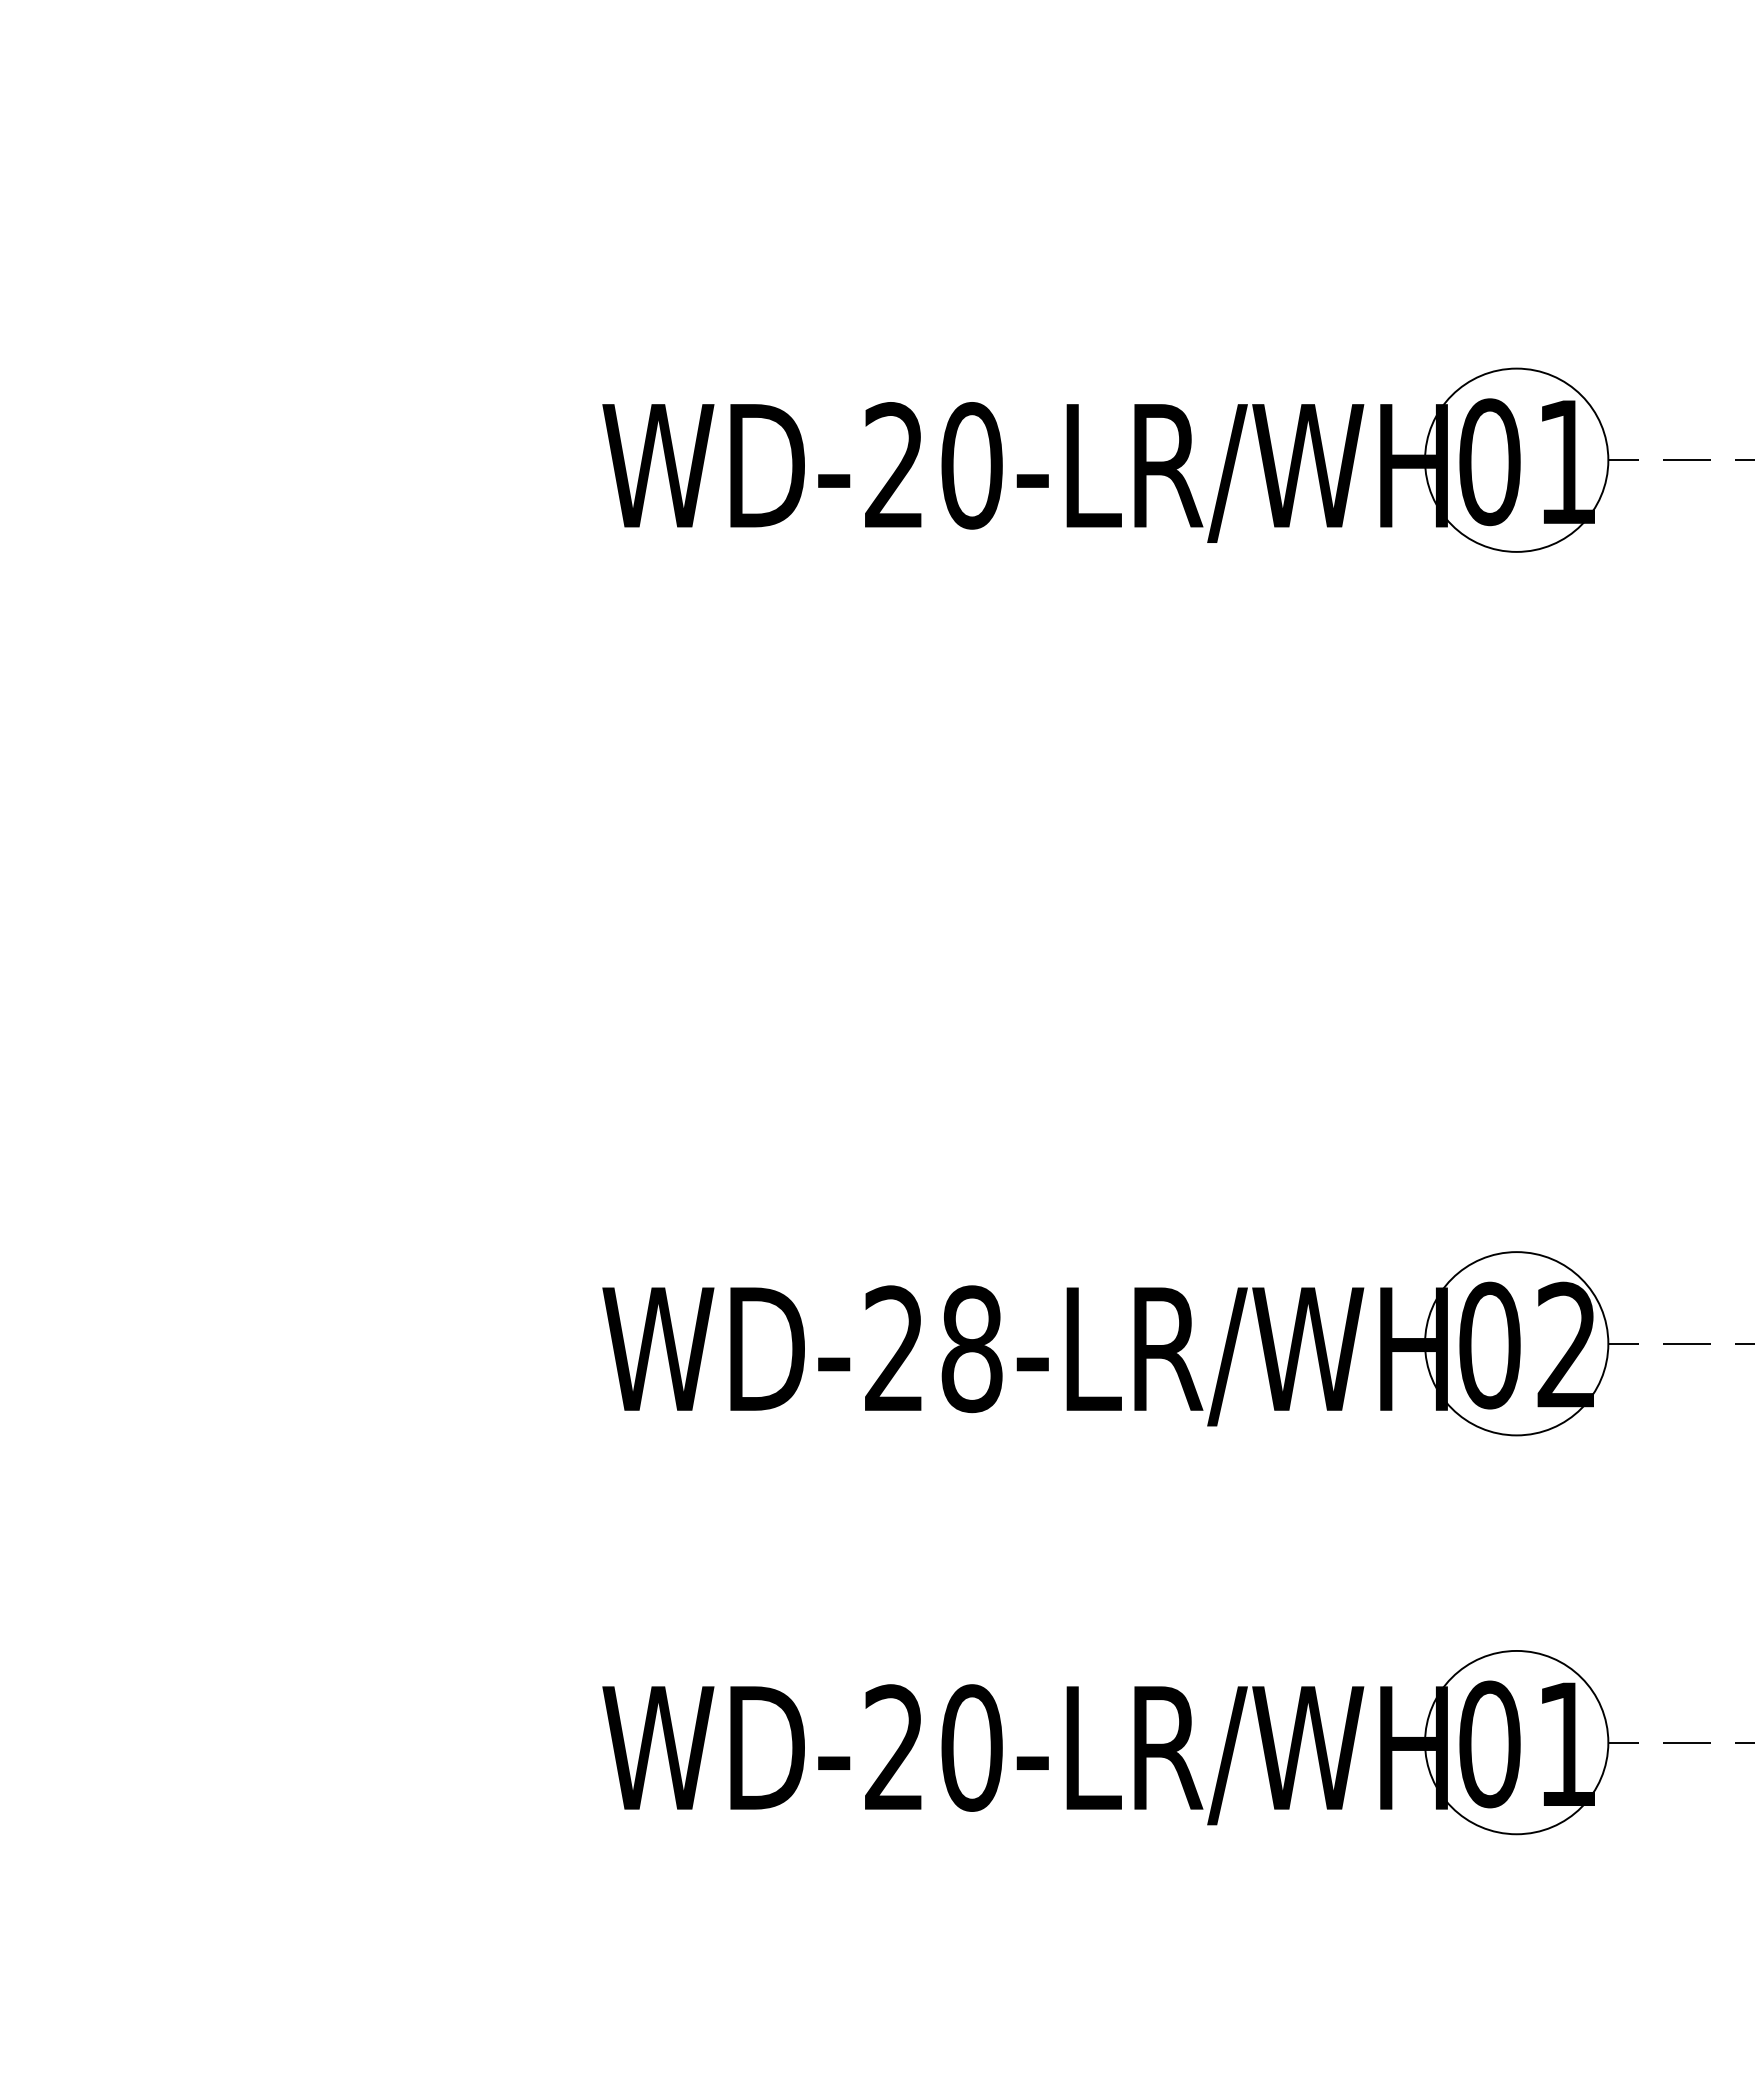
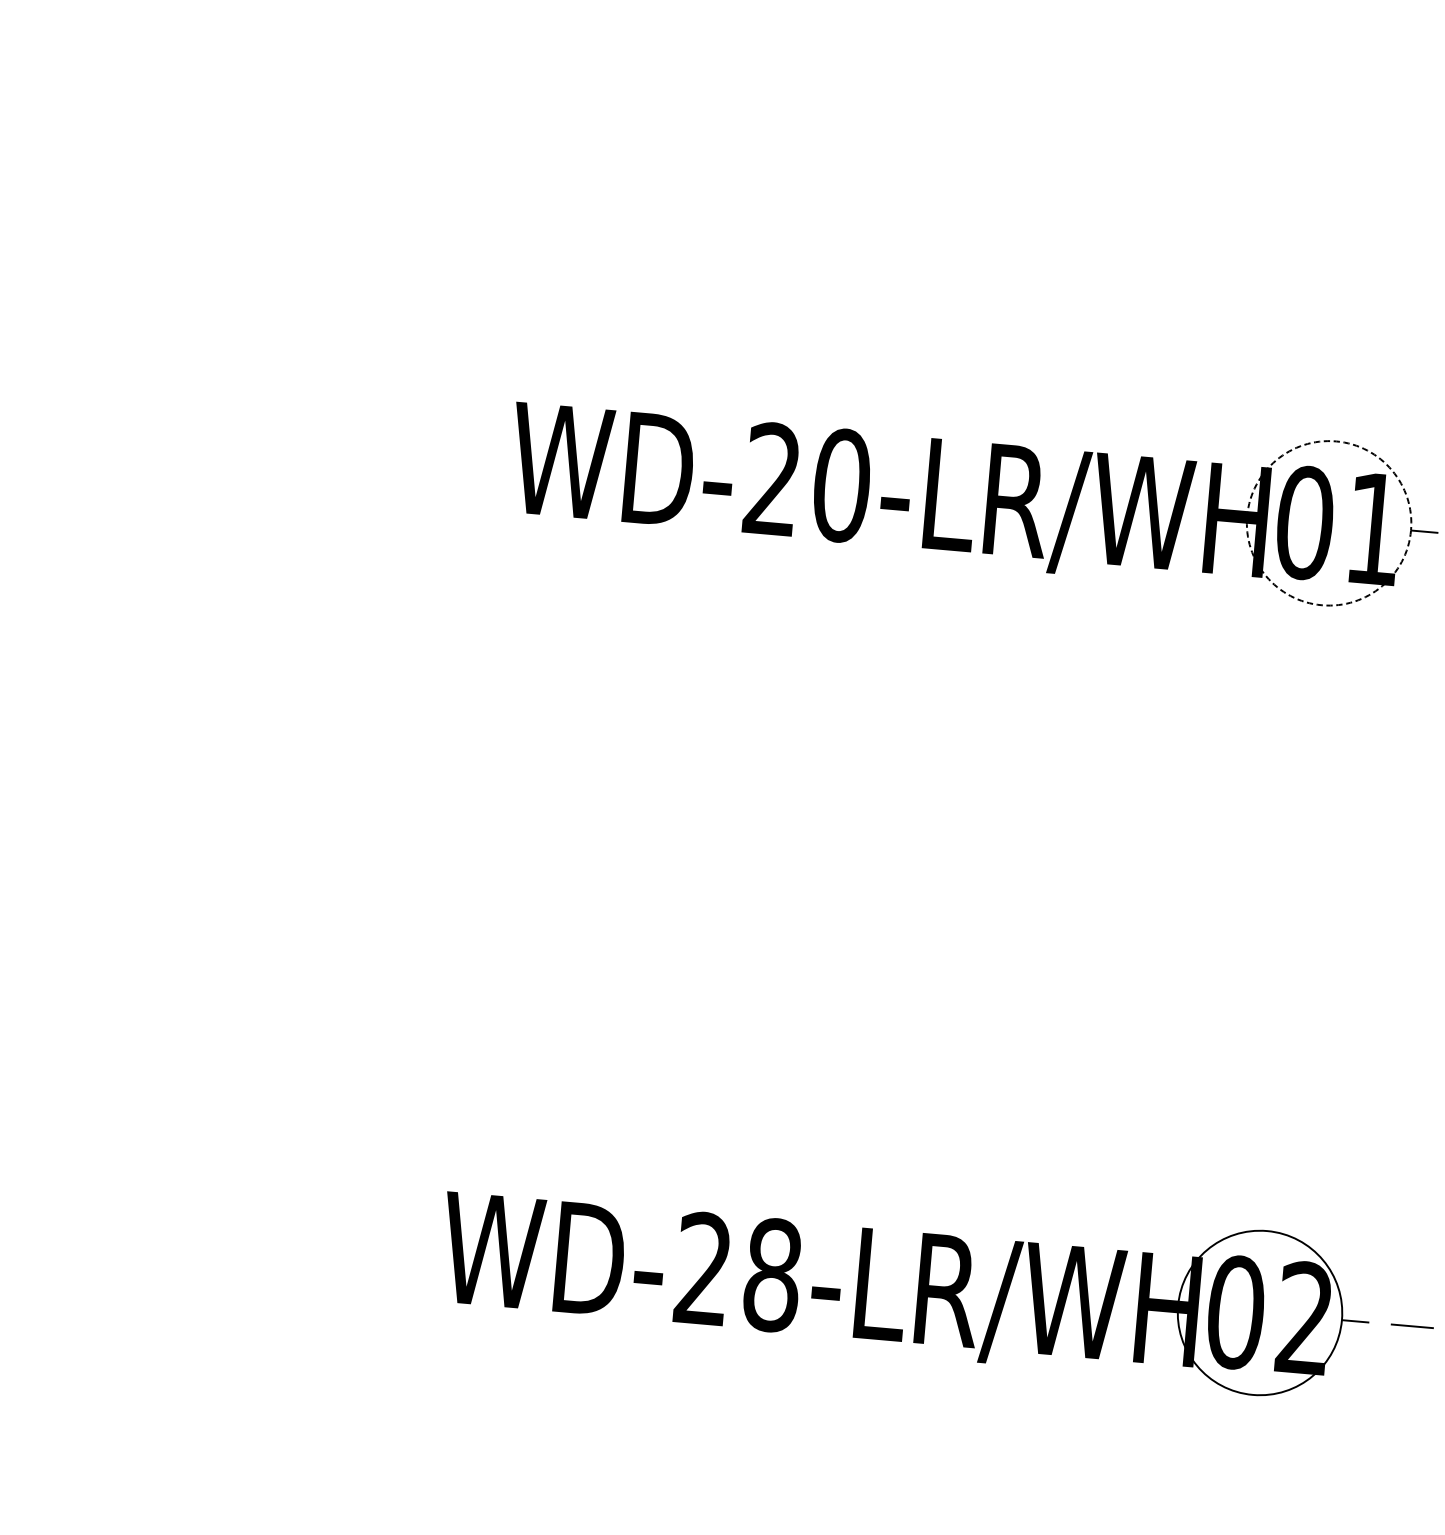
circle: (1516, 459) -> (1329, 522), solid -> dashed

